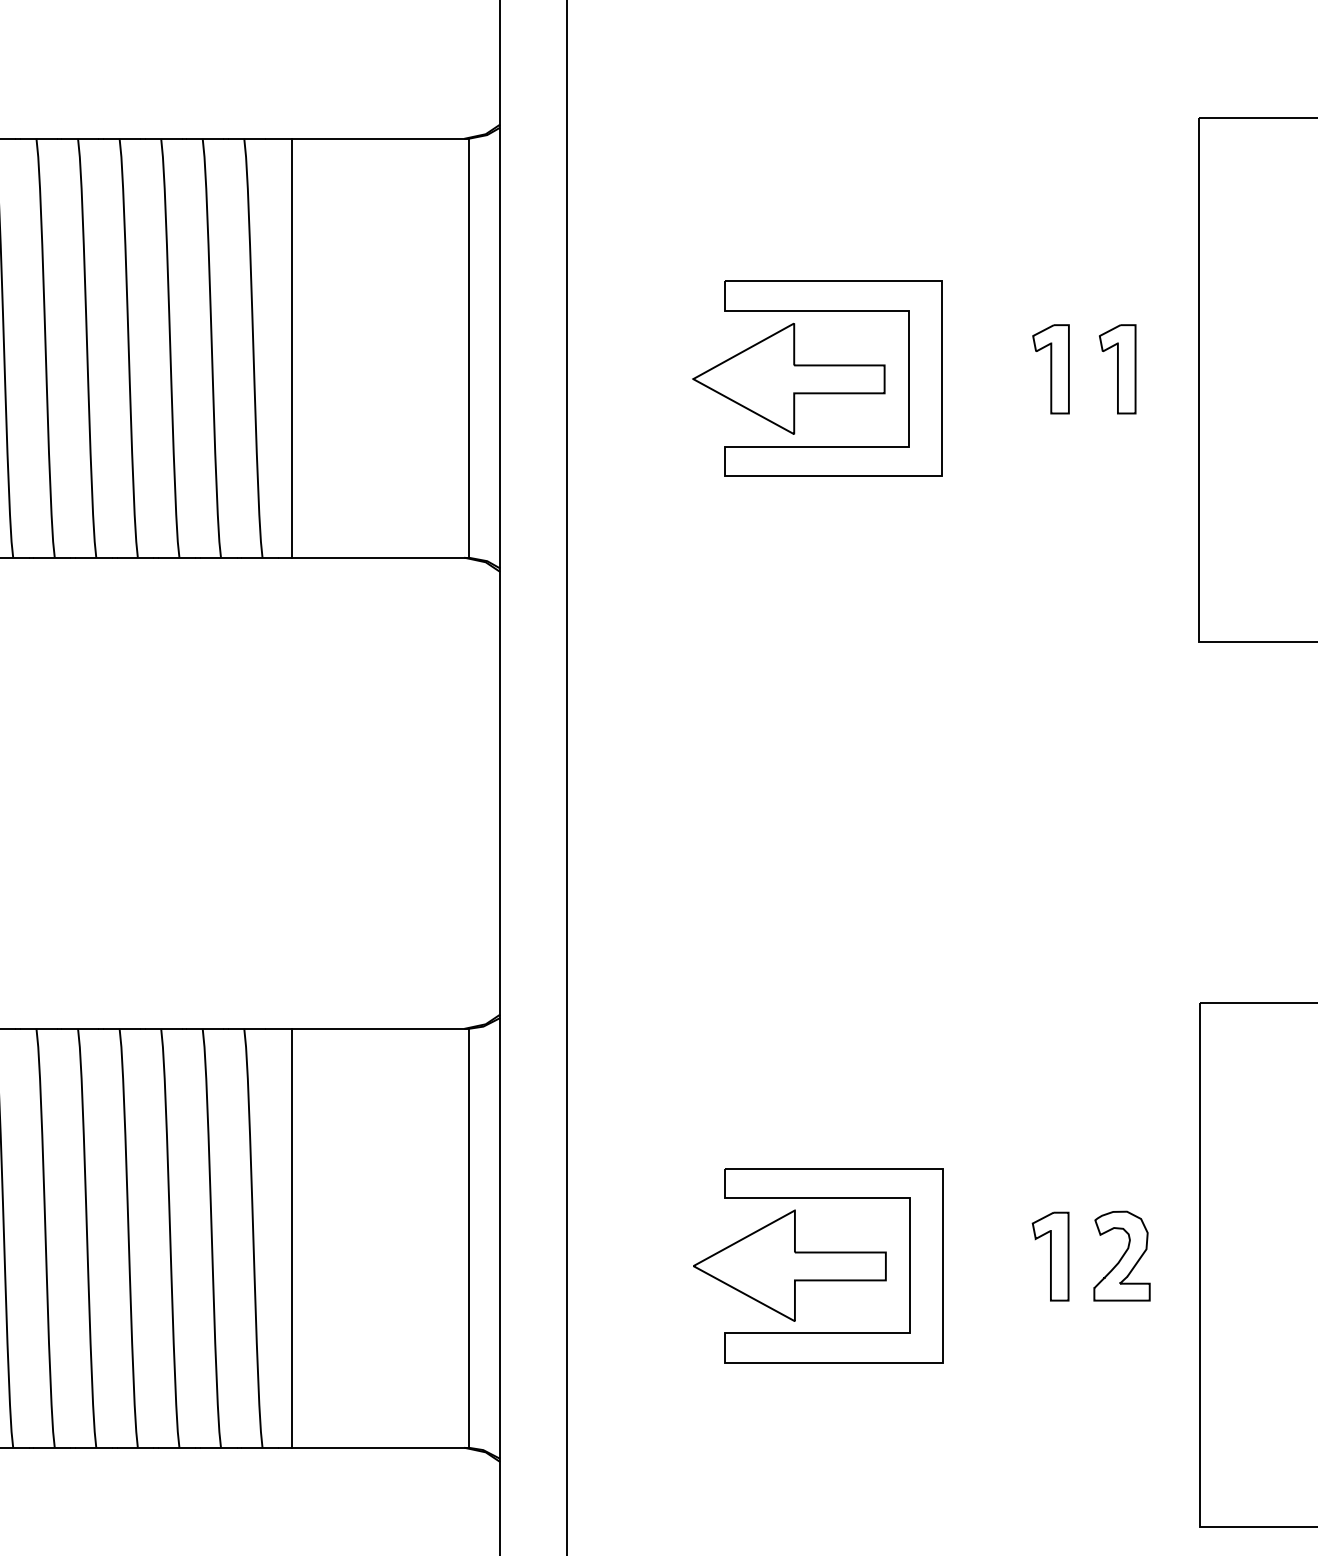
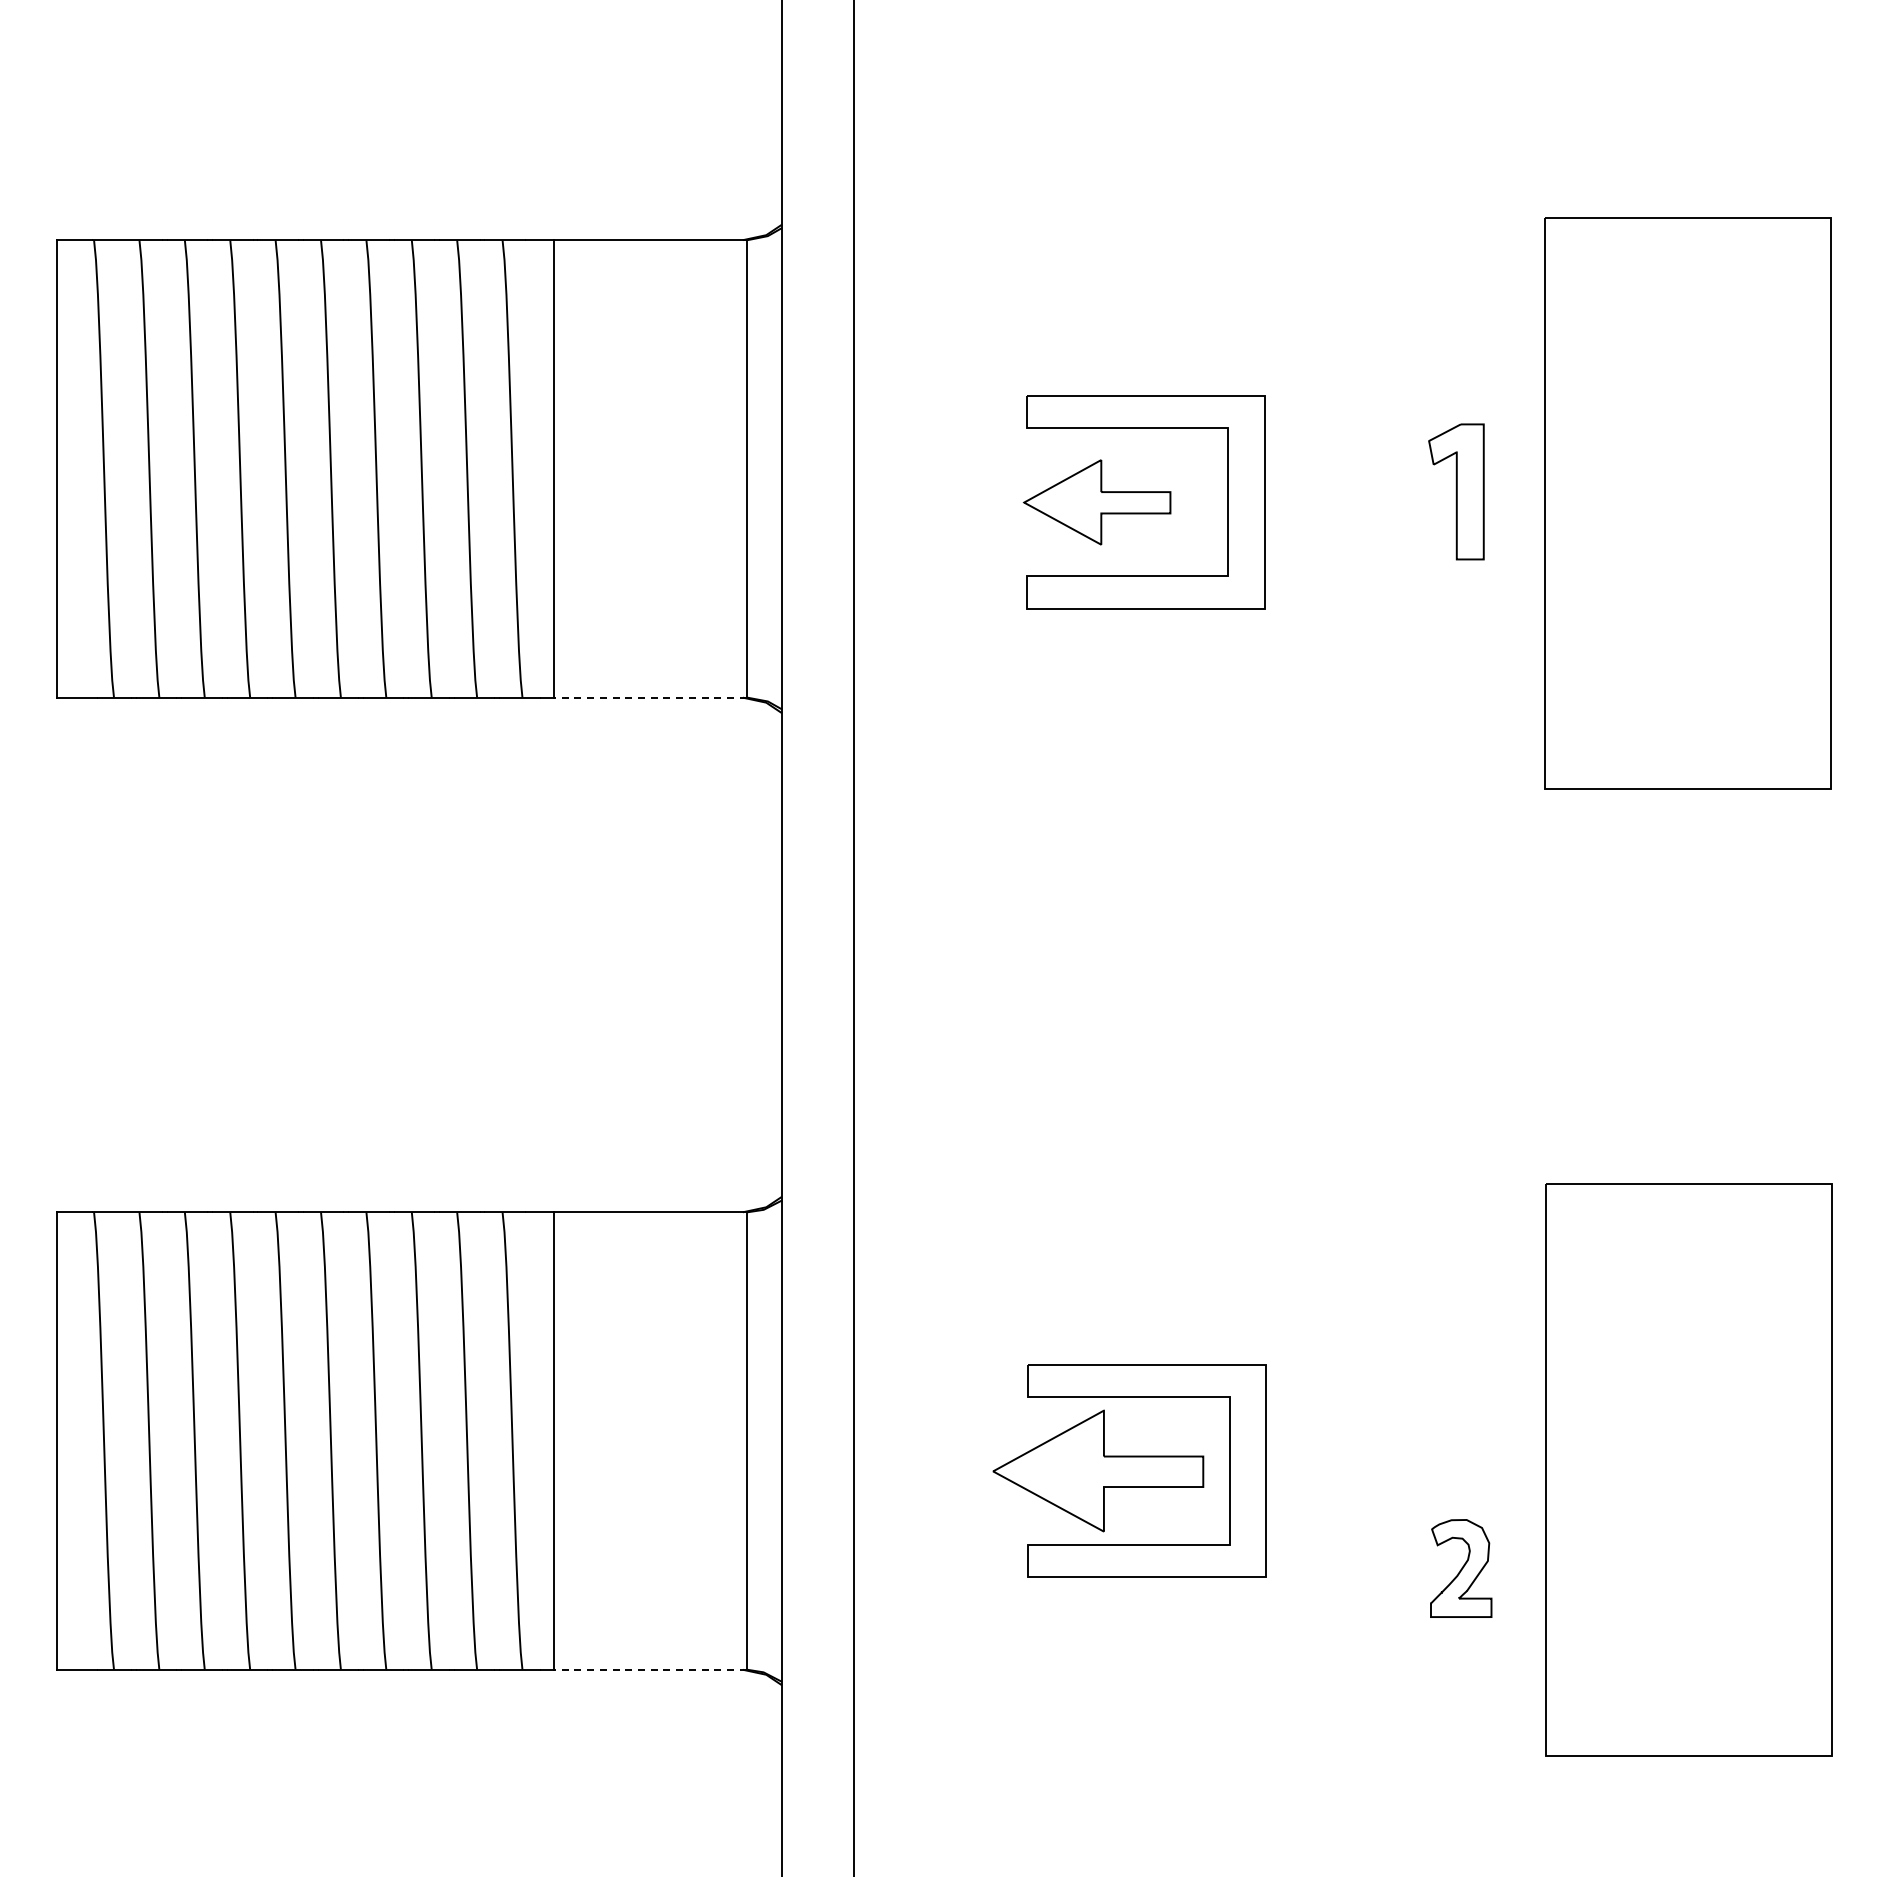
part: (1050, 368) -> (1383, 491), removed
part: (1117, 368) -> (1456, 491), size x1.4
part: (788, 378) -> (1096, 502), size x0.7
line: (378, 557) -> (649, 697), solid -> dashed
part: (1049, 1256) -> (1382, 1460), removed
part: (1122, 1256) -> (1461, 1568), moved
line: (378, 1447) -> (649, 1669), solid -> dashed

